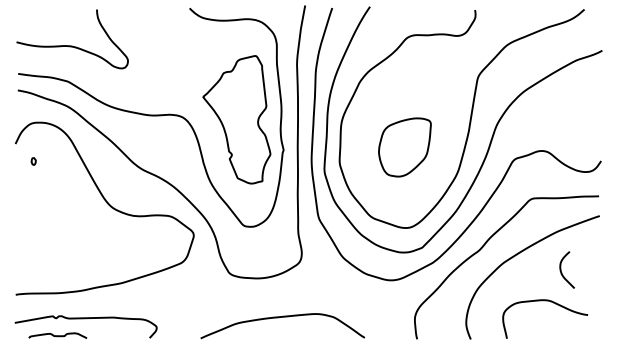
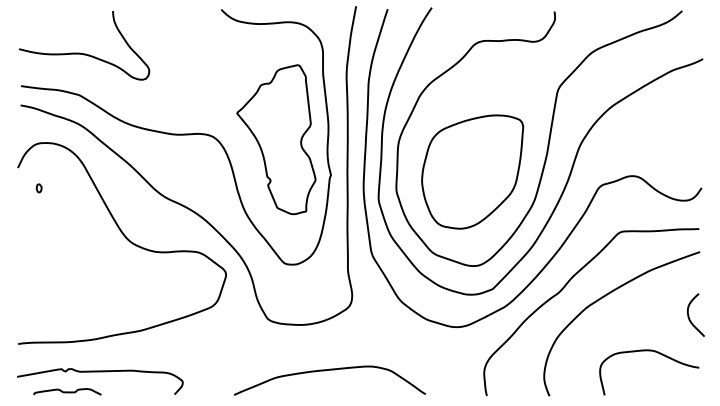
part: (404, 147) -> (472, 172), size x1.67
curve: (561, 269) -> (689, 314), moved
curve: (550, 302) -> (655, 353), moved

